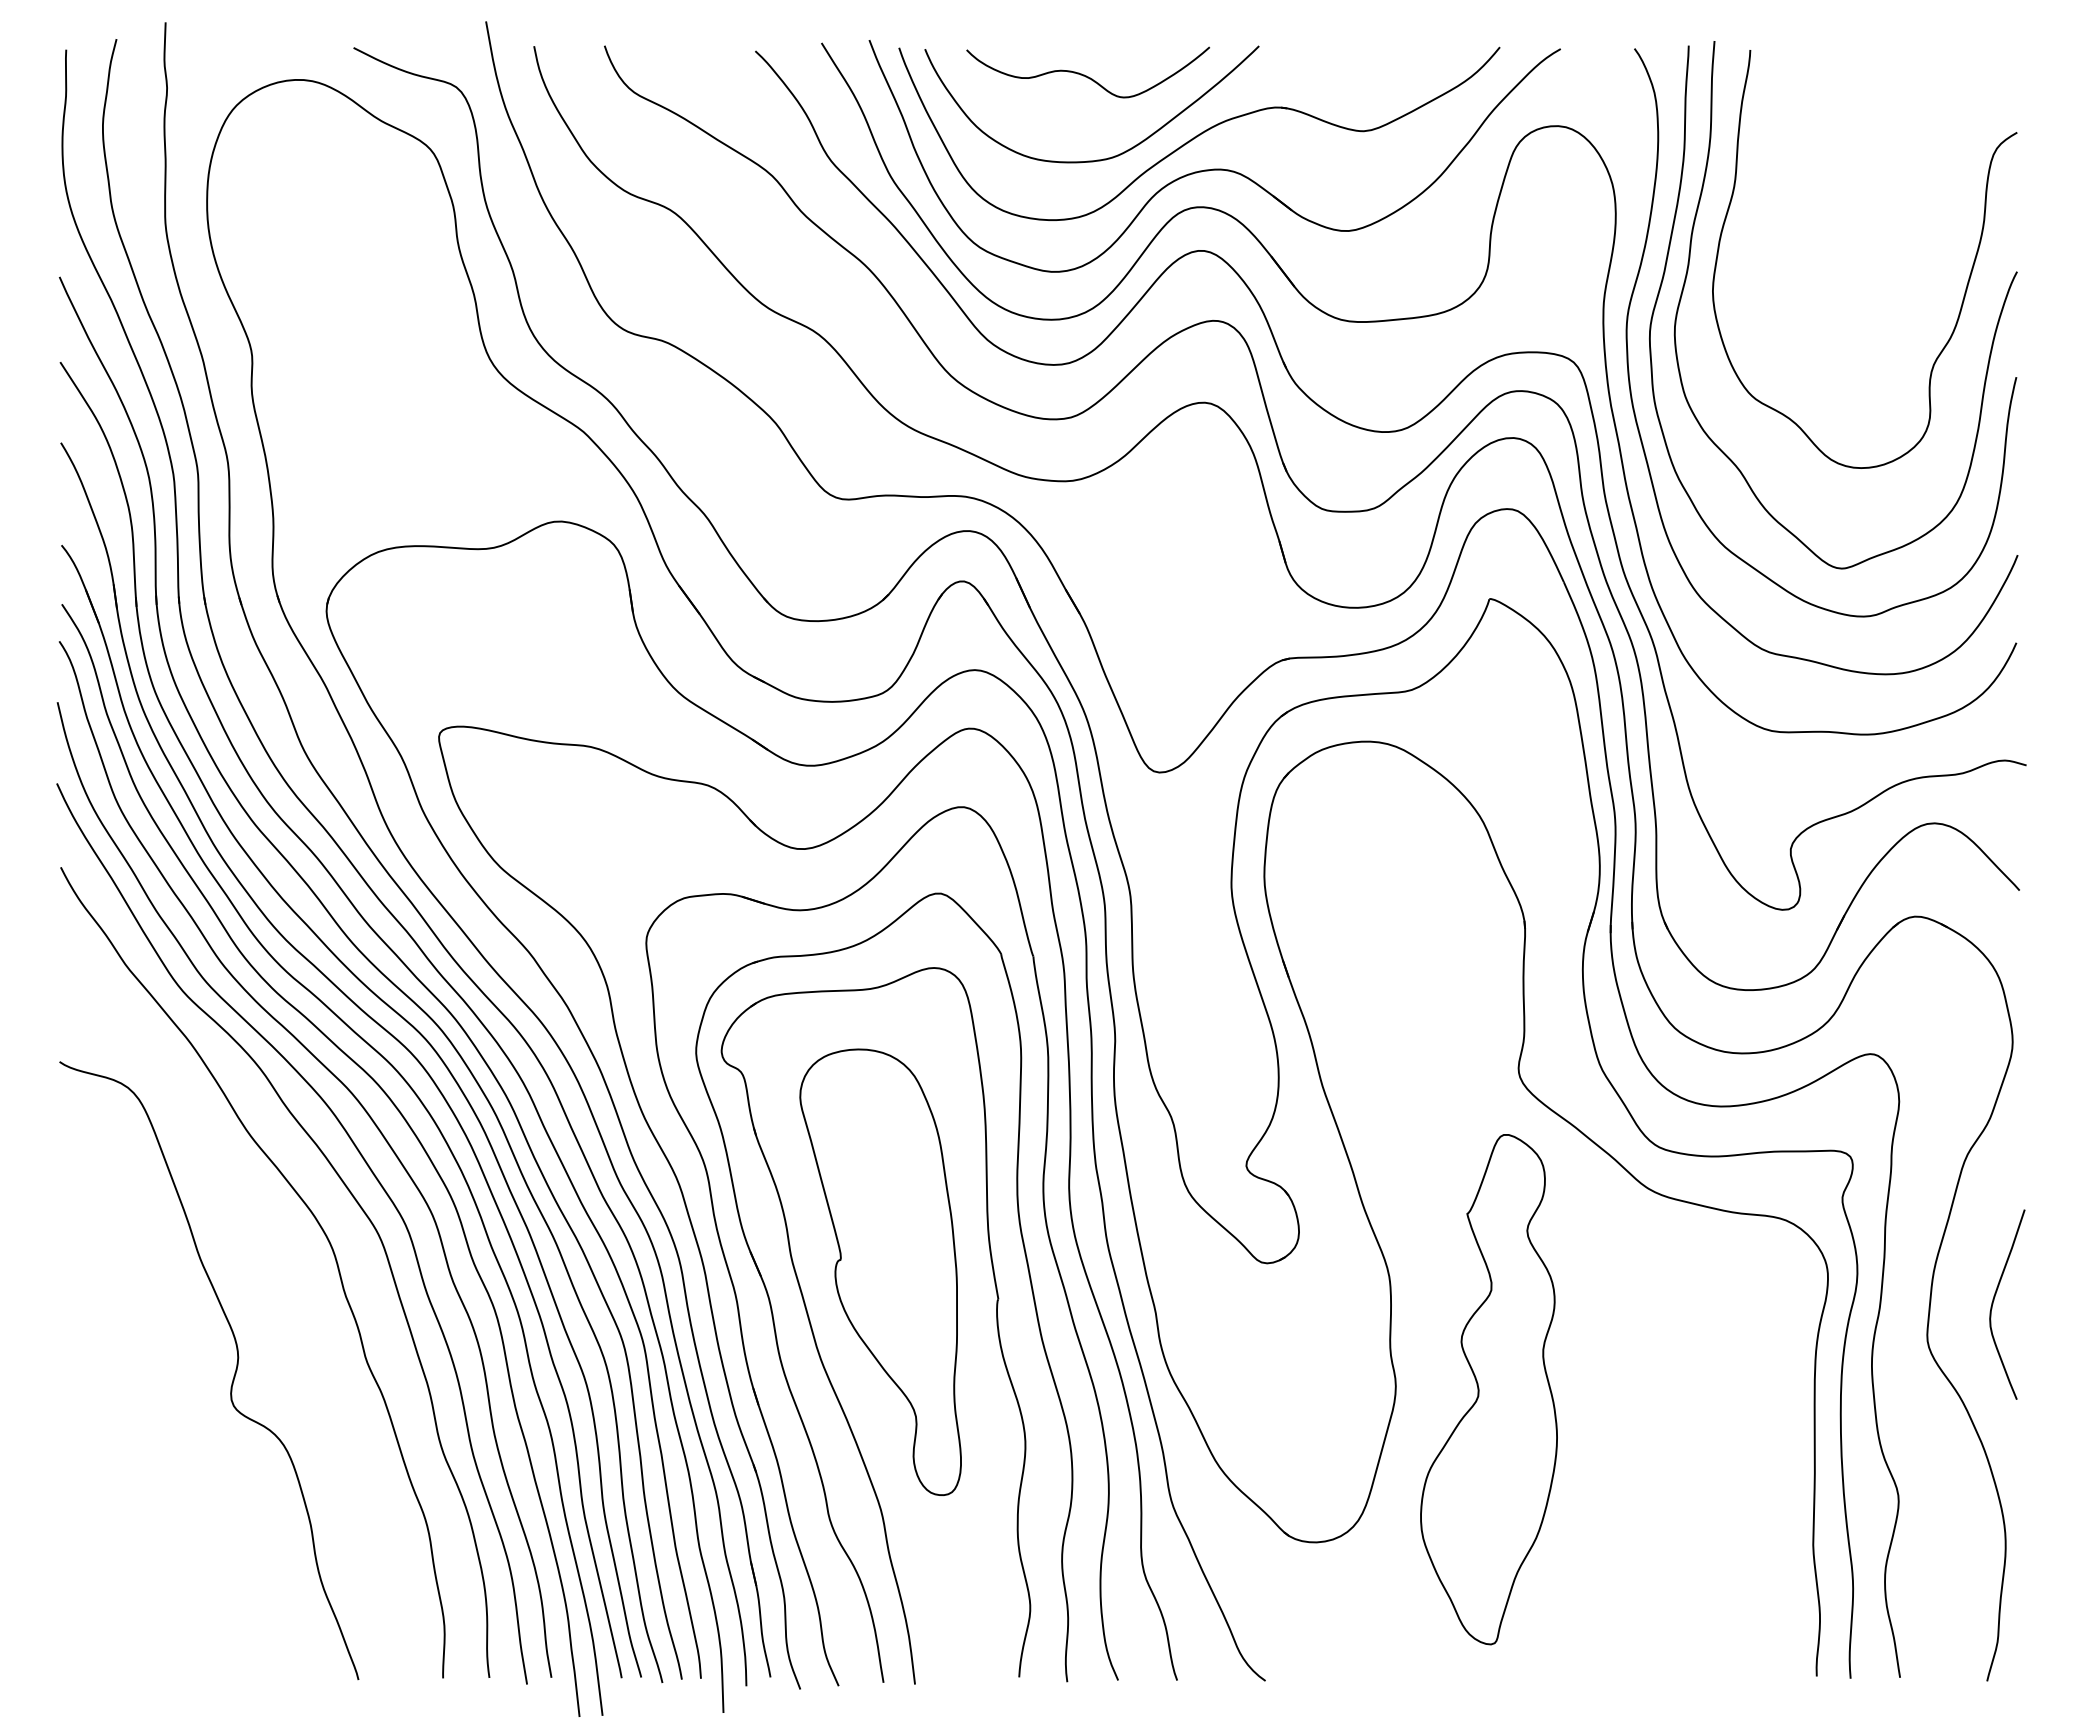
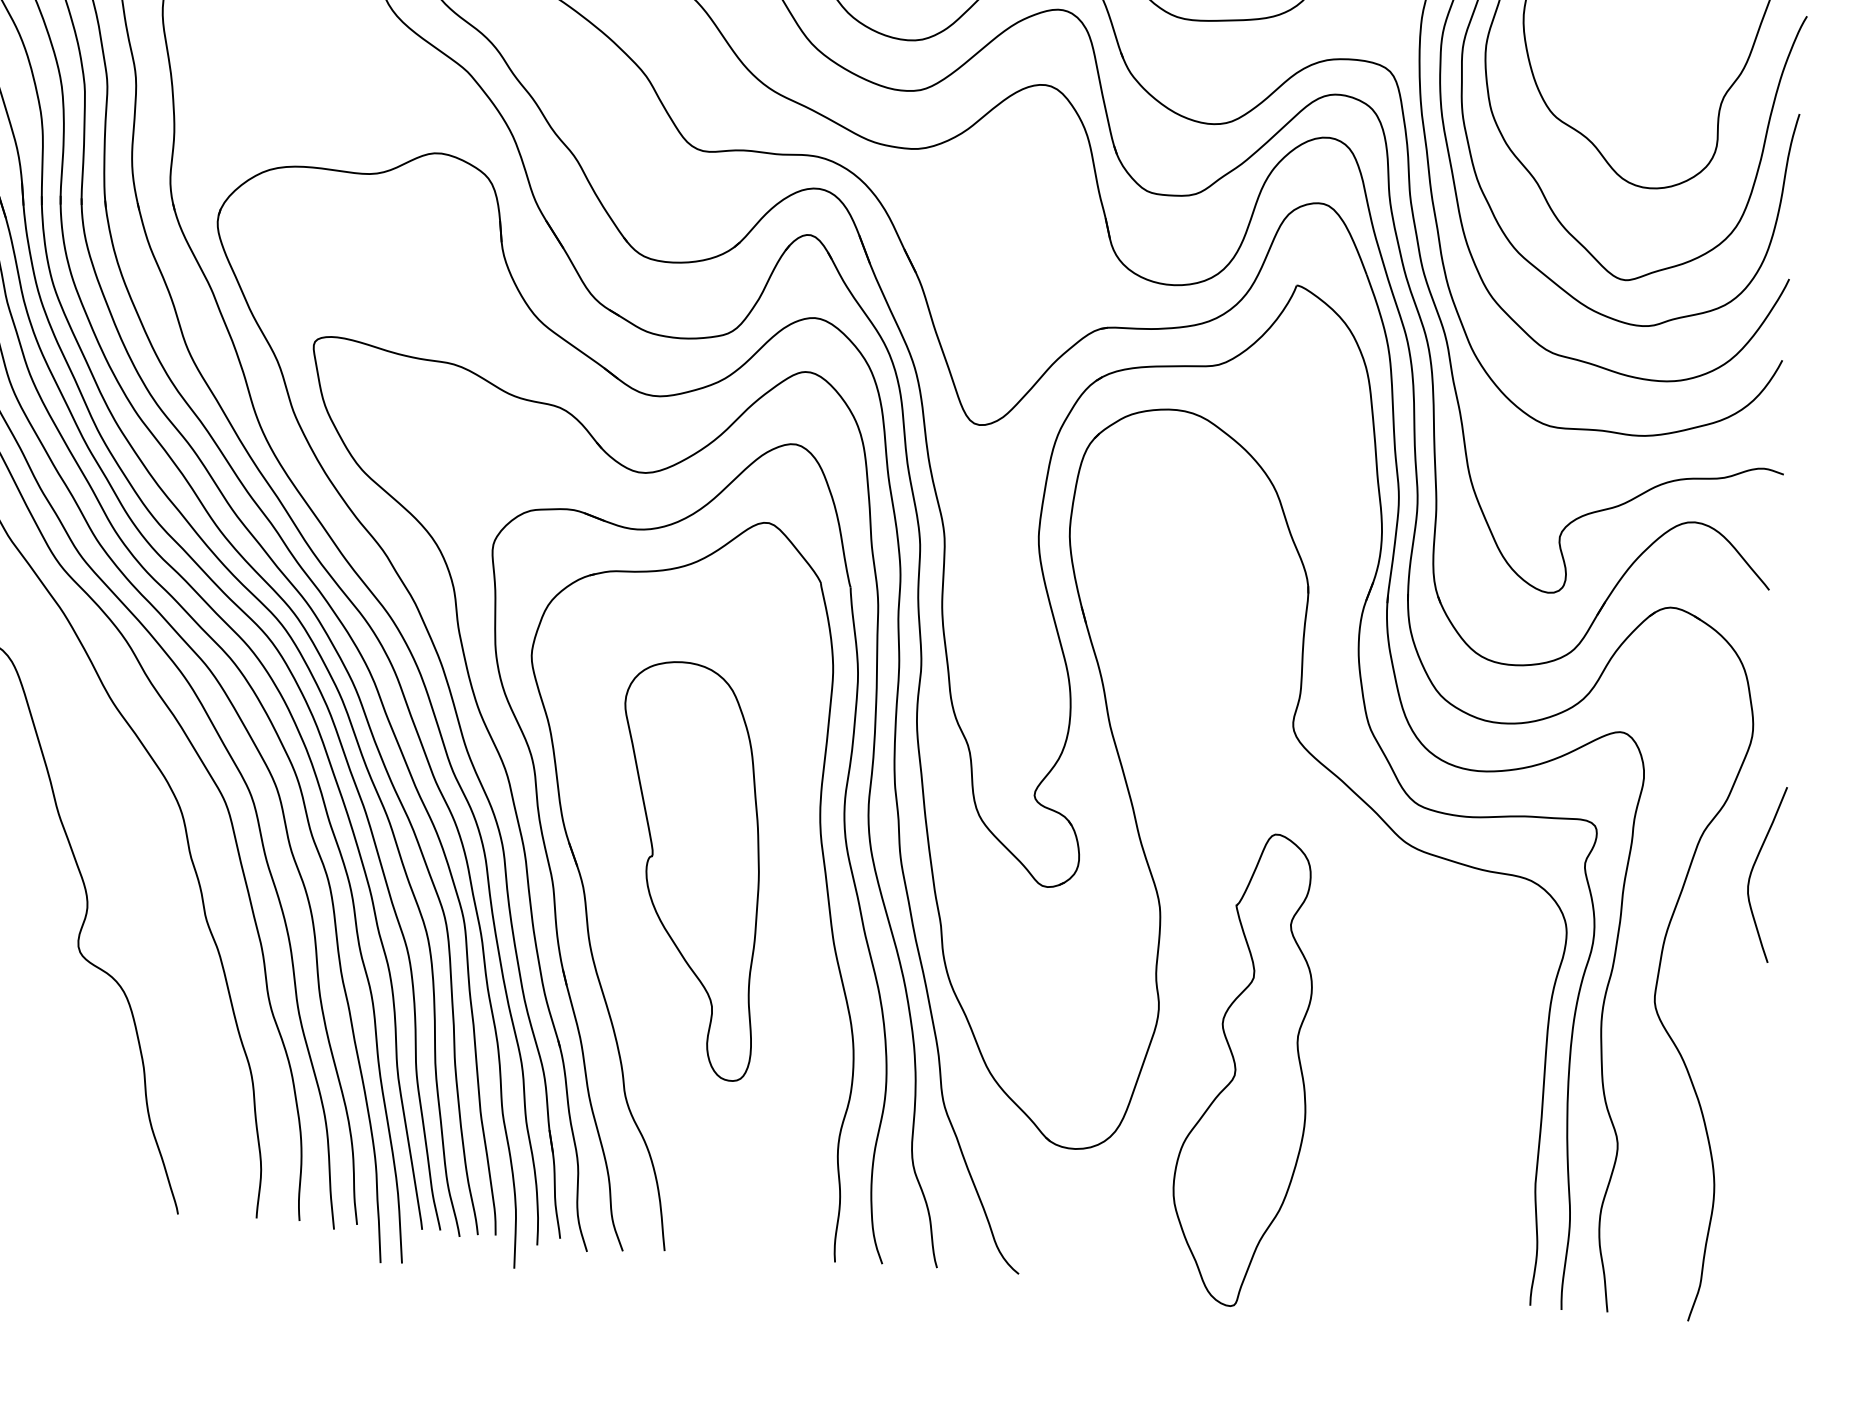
curve: (1994, 1300) -> (1753, 869), moved
part: (816, 1341) -> (624, 930), removed
part: (1488, 1389) -> (1244, 1069), moved

